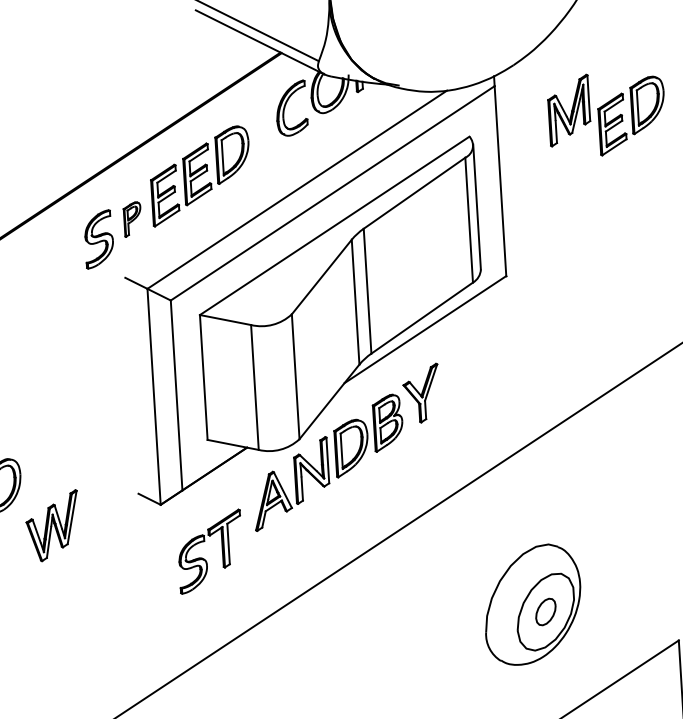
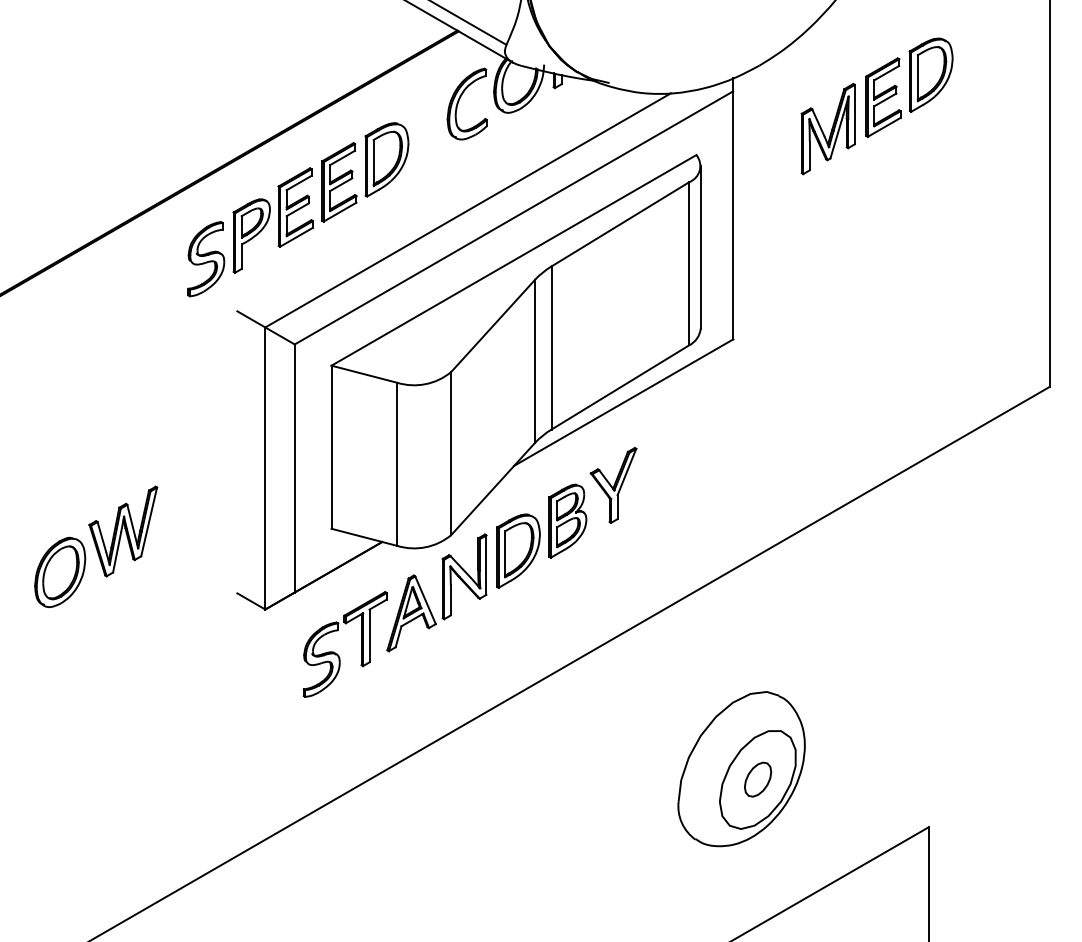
part: (631, 115) -> (909, 87), moved
part: (132, 219) -> (251, 235), size x1.67
part: (52, 526) -> (123, 531), moved
part: (204, 558) -> (337, 653), moved

